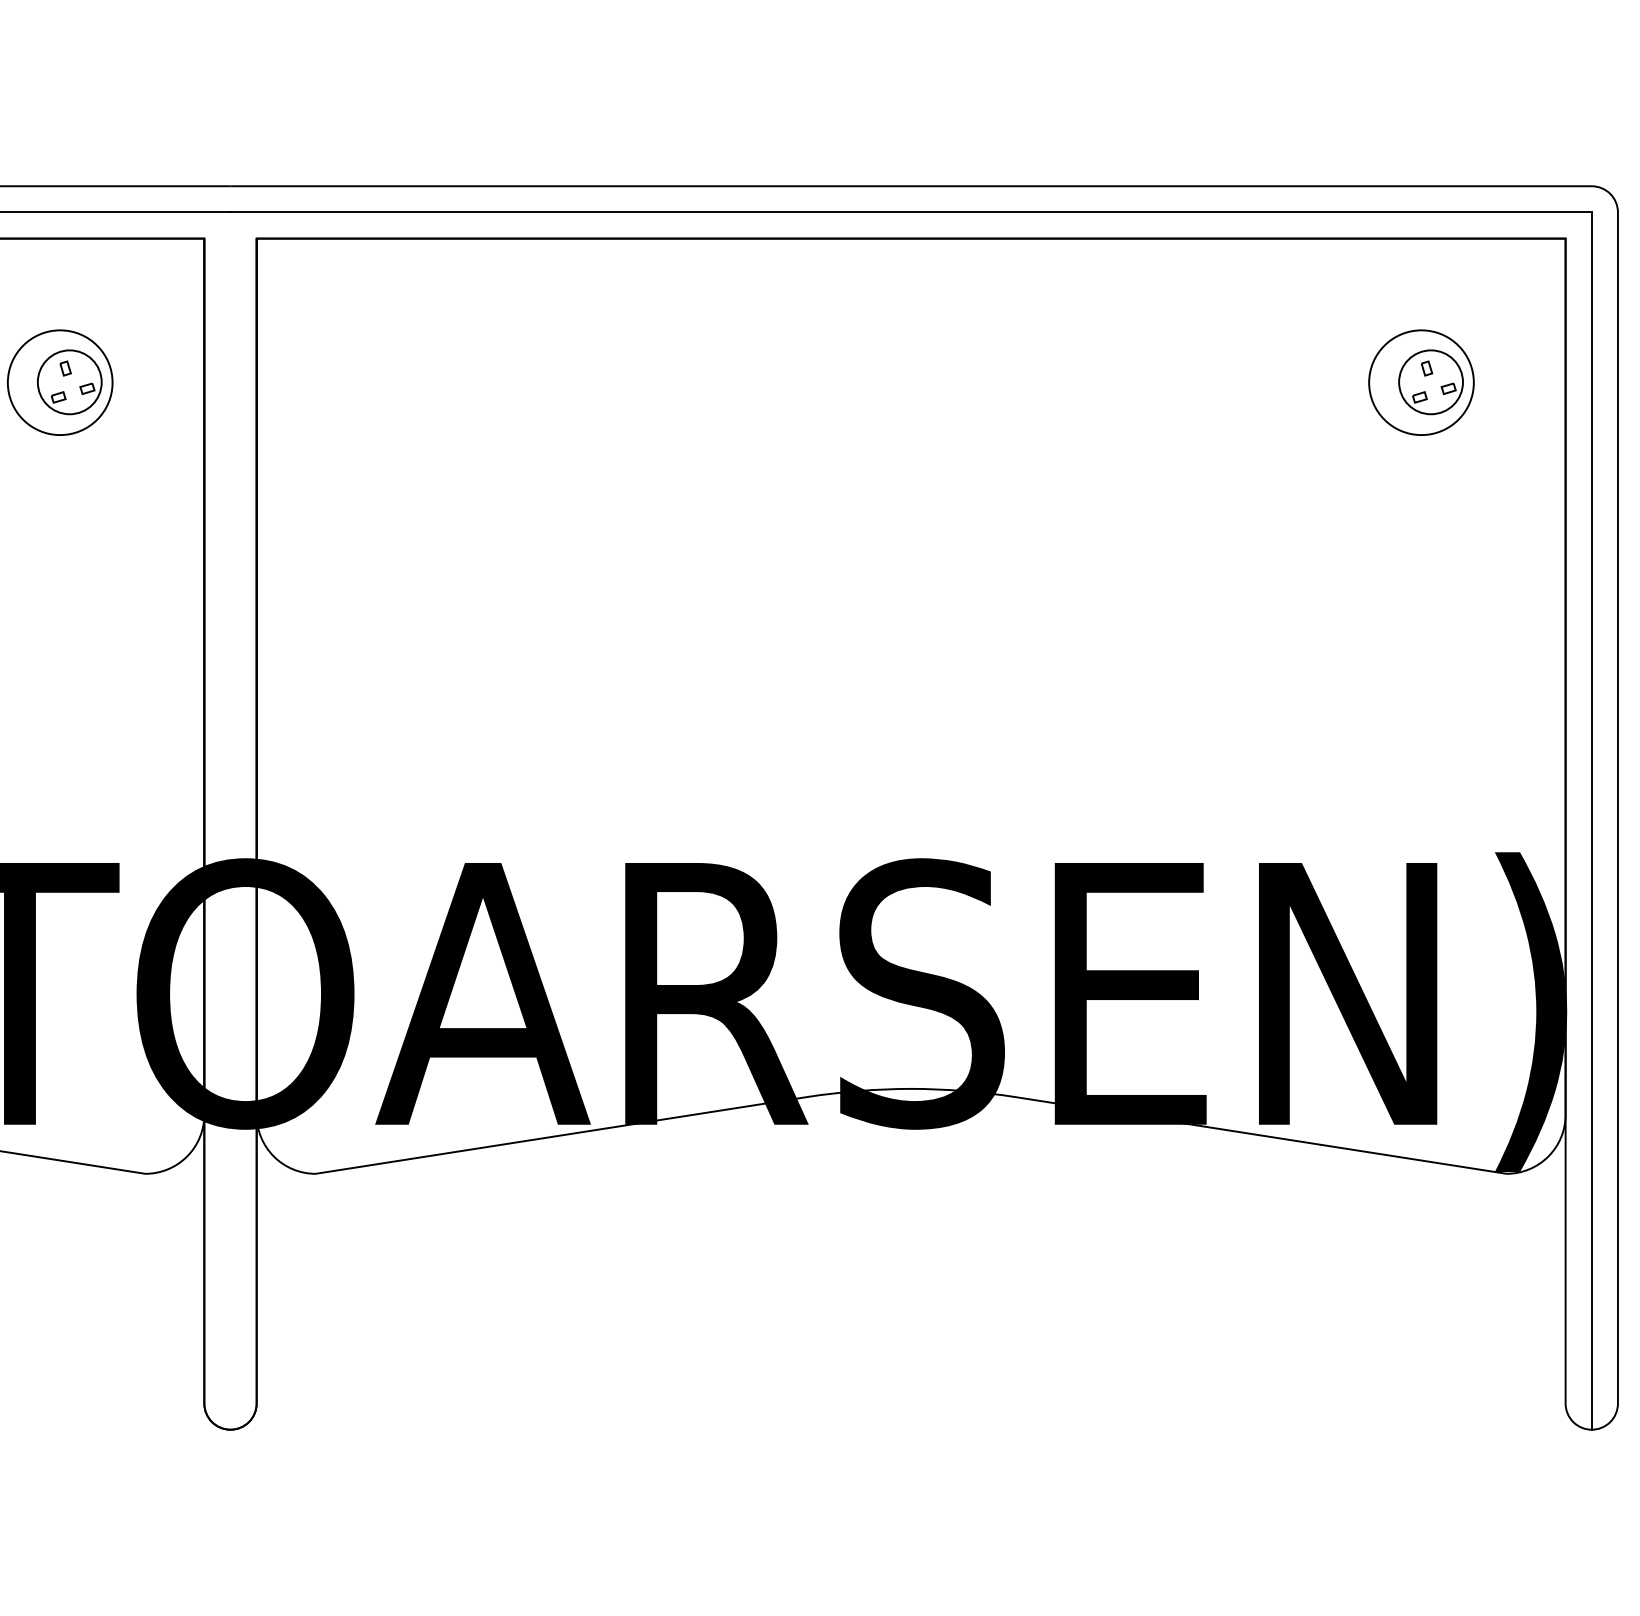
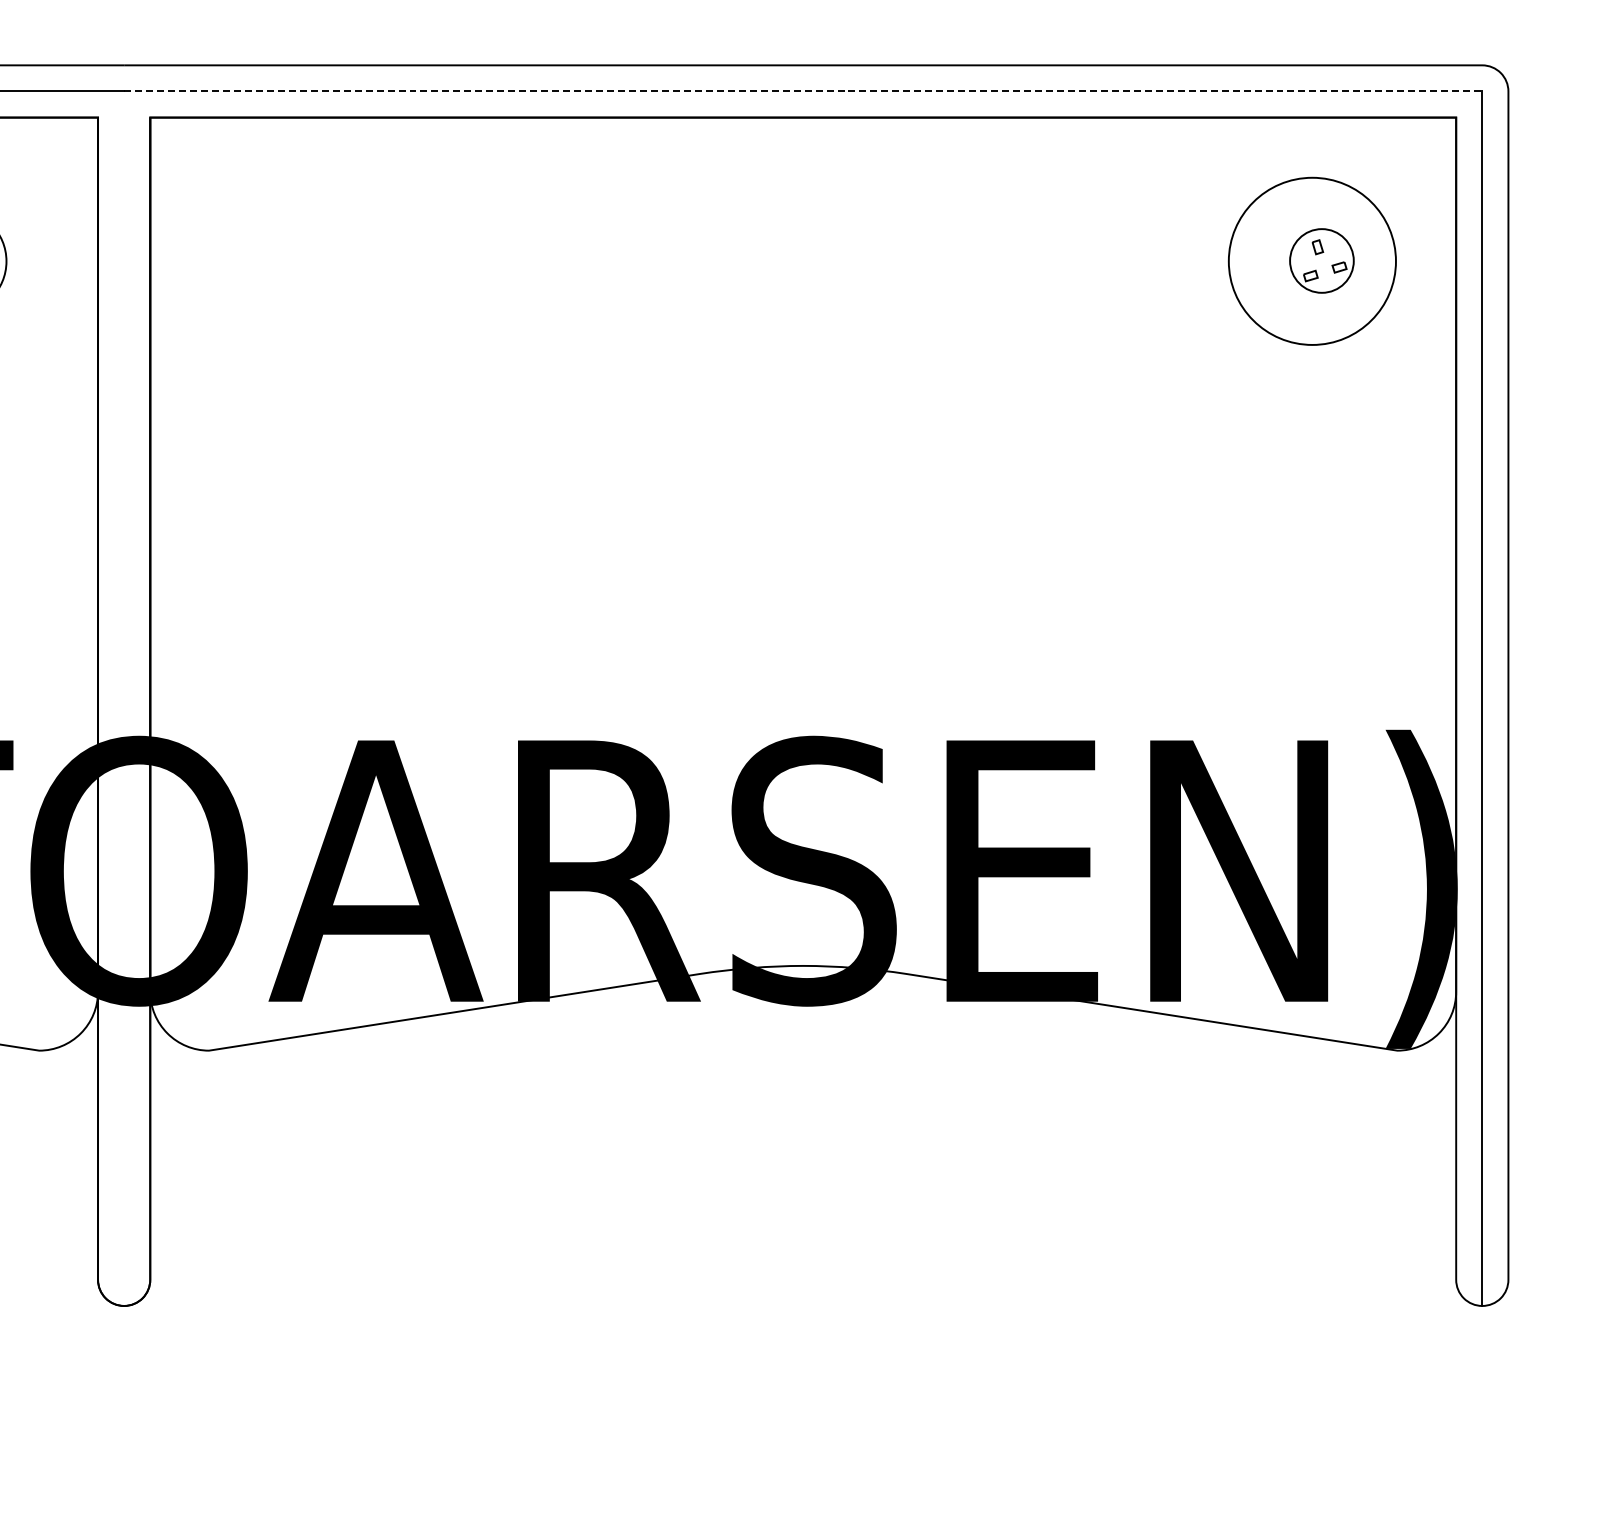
line: (911, 212) -> (803, 91), solid -> dashed
circle: (1421, 382) -> (1312, 261), size x1.6

